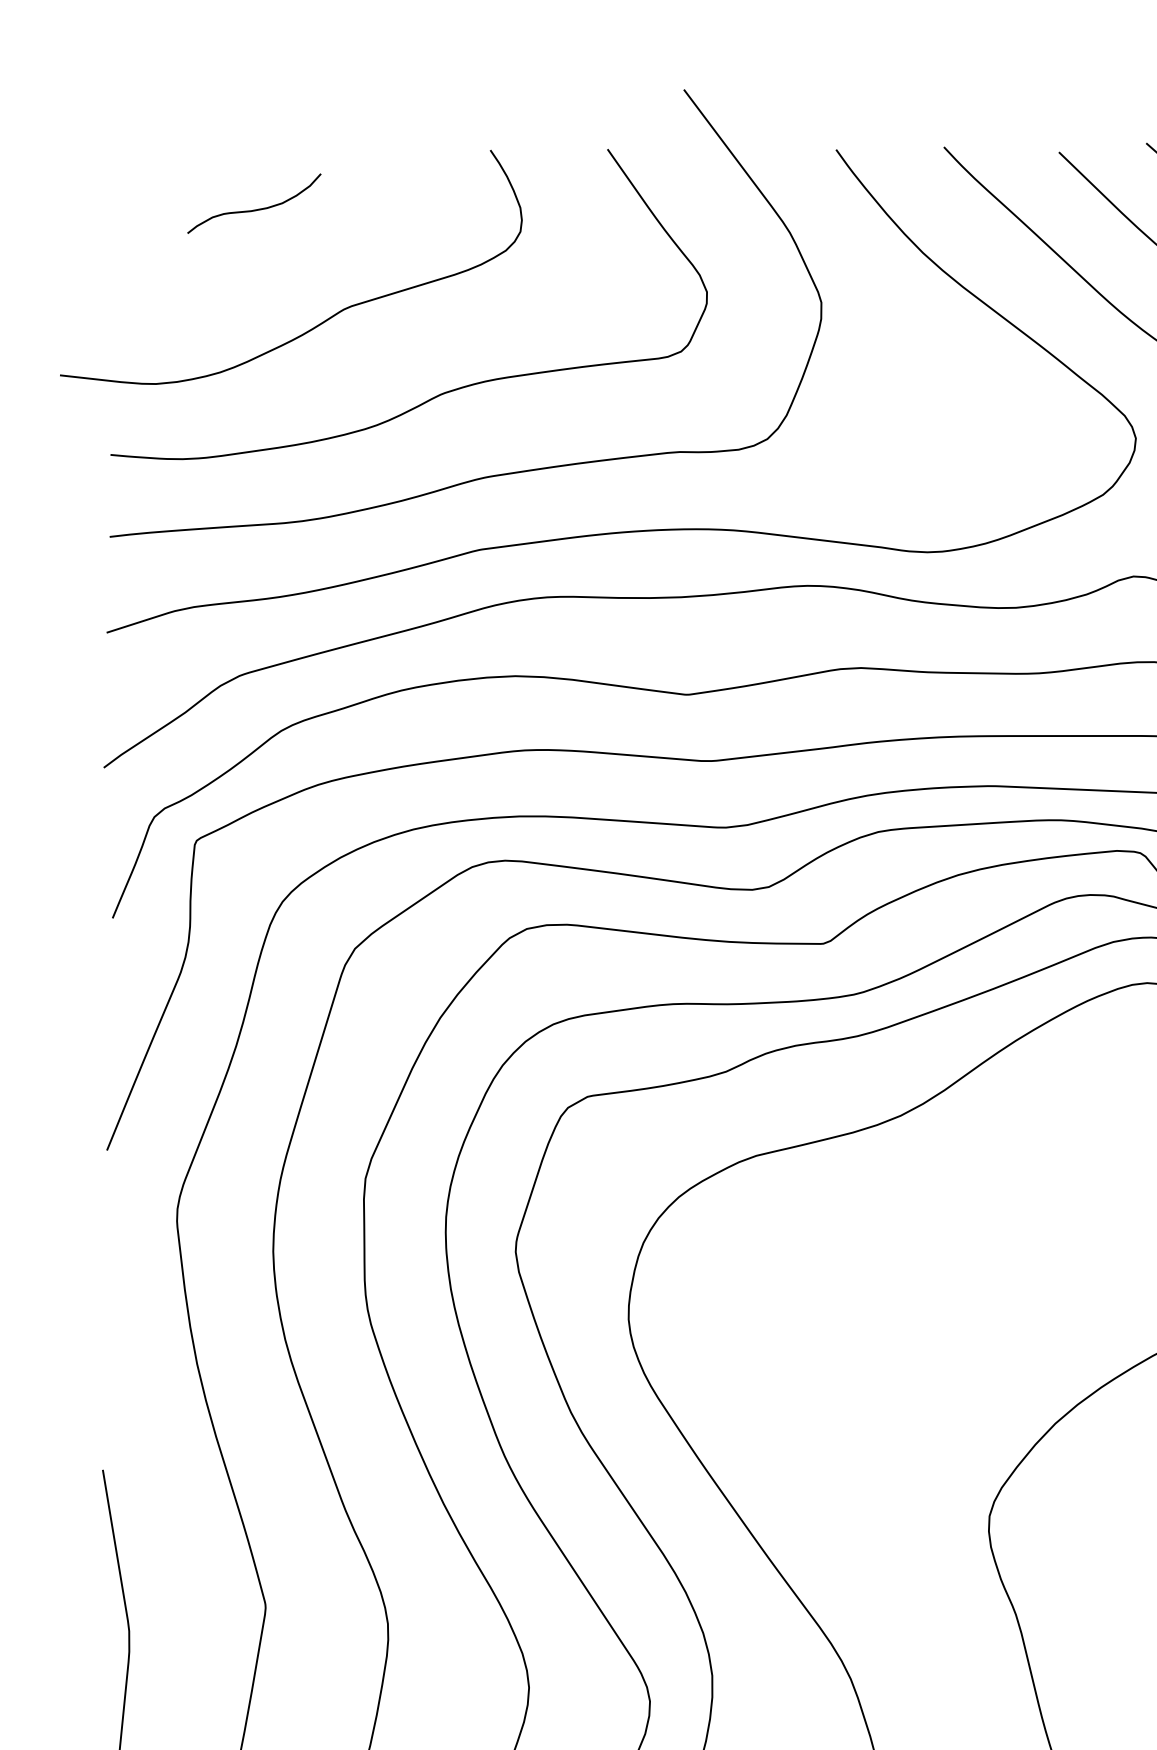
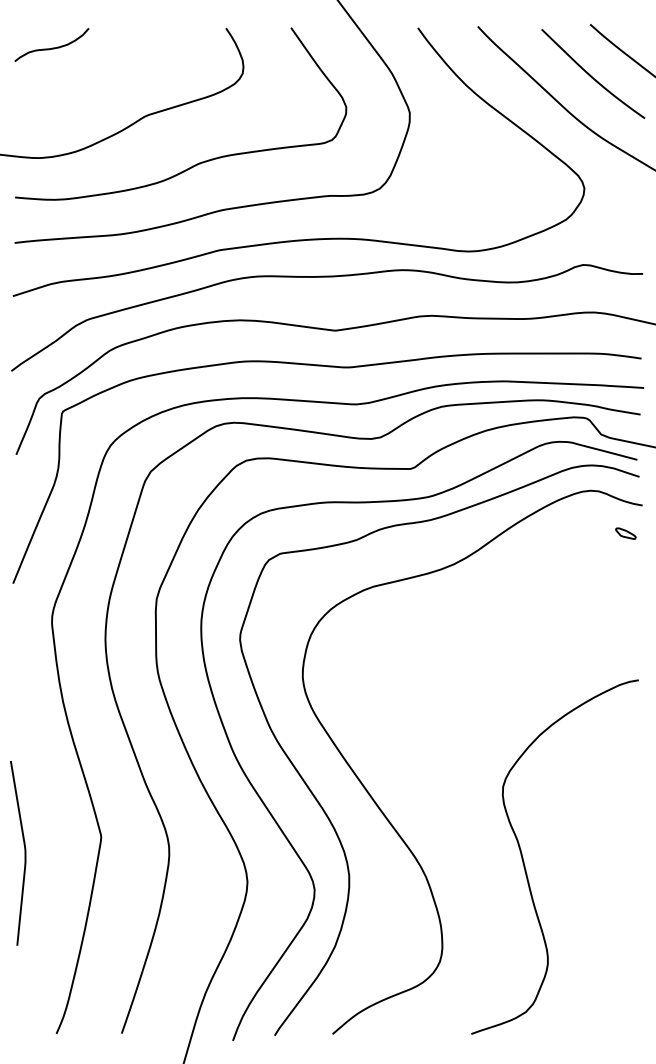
curve: (255, 208) -> (52, 47), moved

